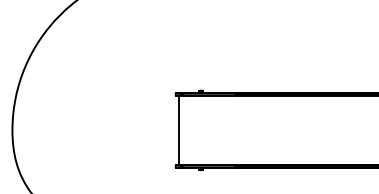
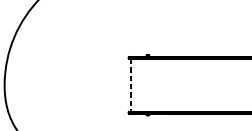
line: (178, 130) -> (130, 85), solid -> dashed

